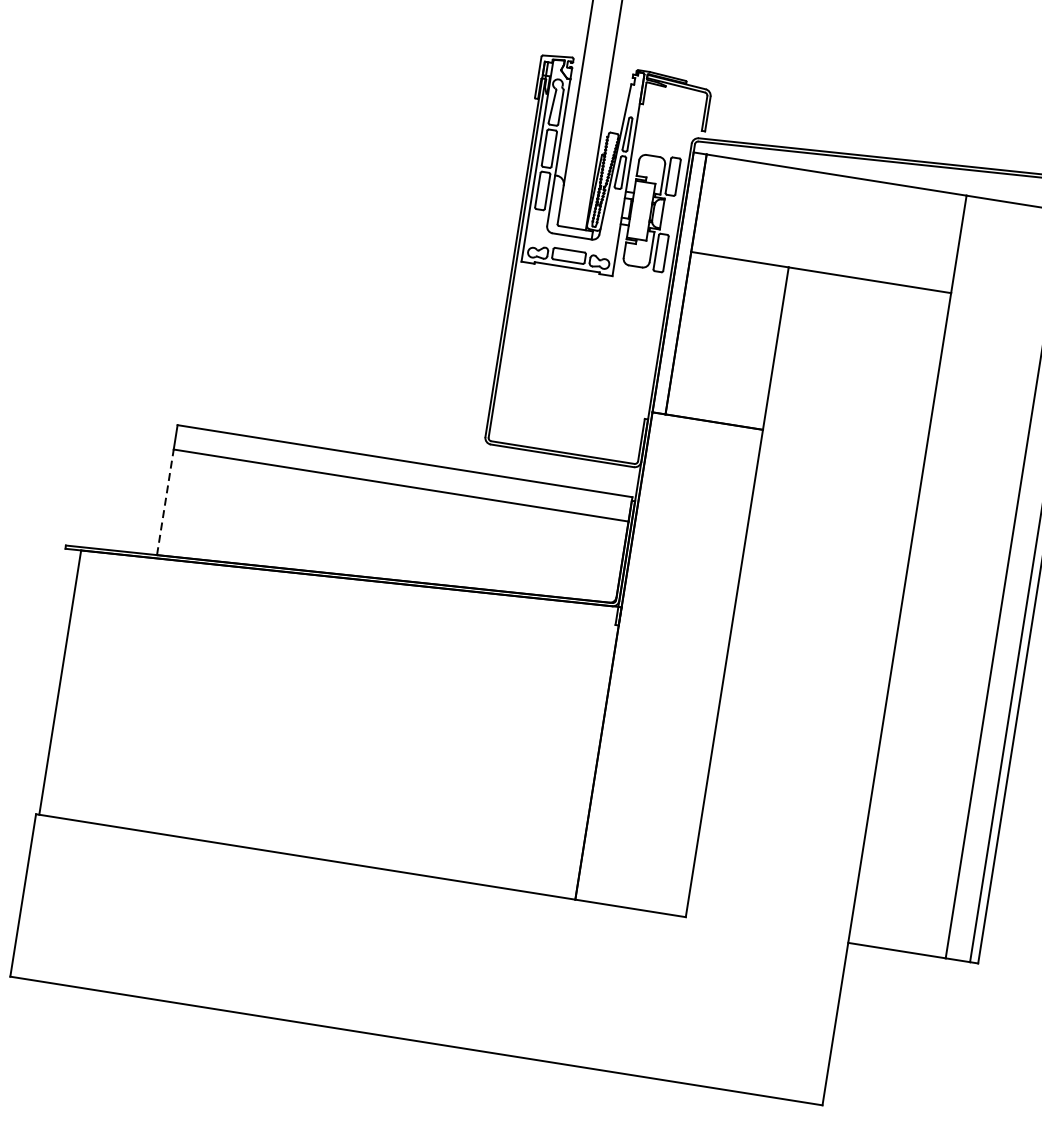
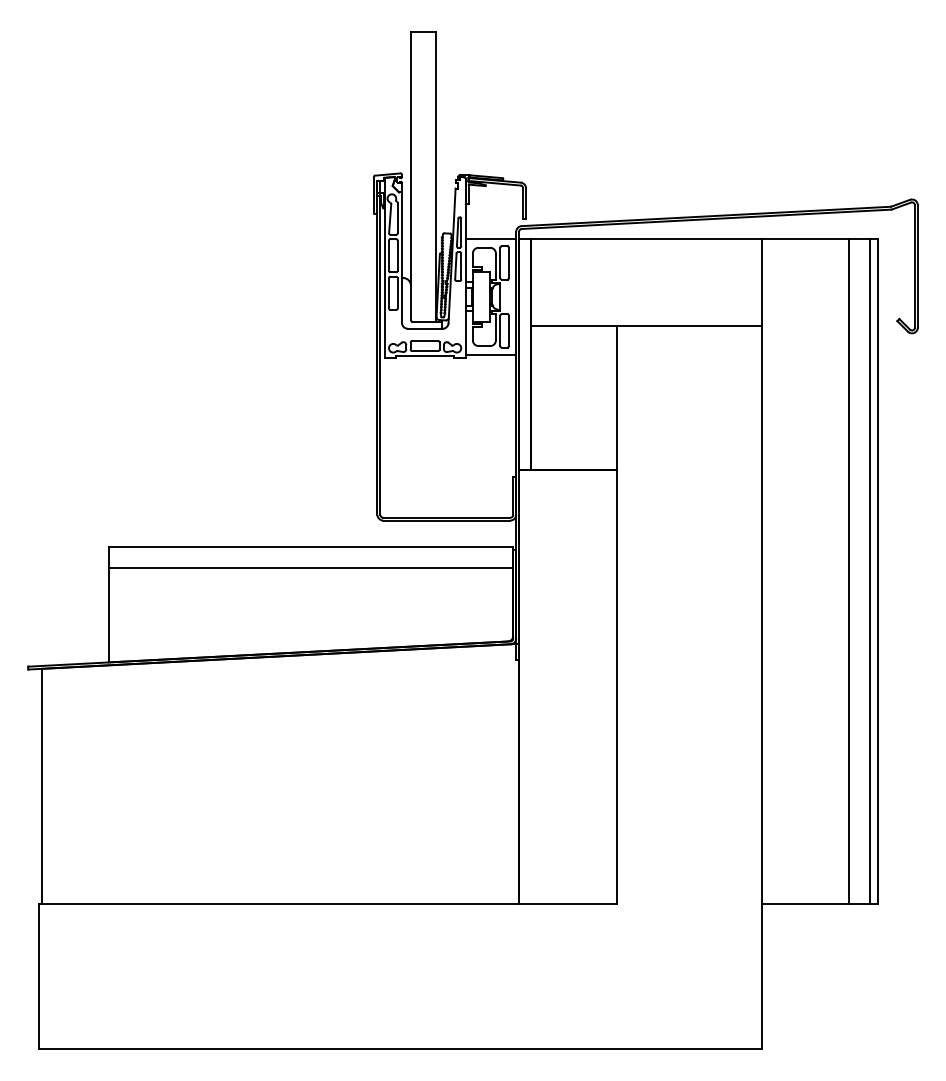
line: (661, 147) -> (490, 239), added
line: (641, 277) -> (490, 354), added
line: (165, 502) -> (108, 615), dashed -> solid

